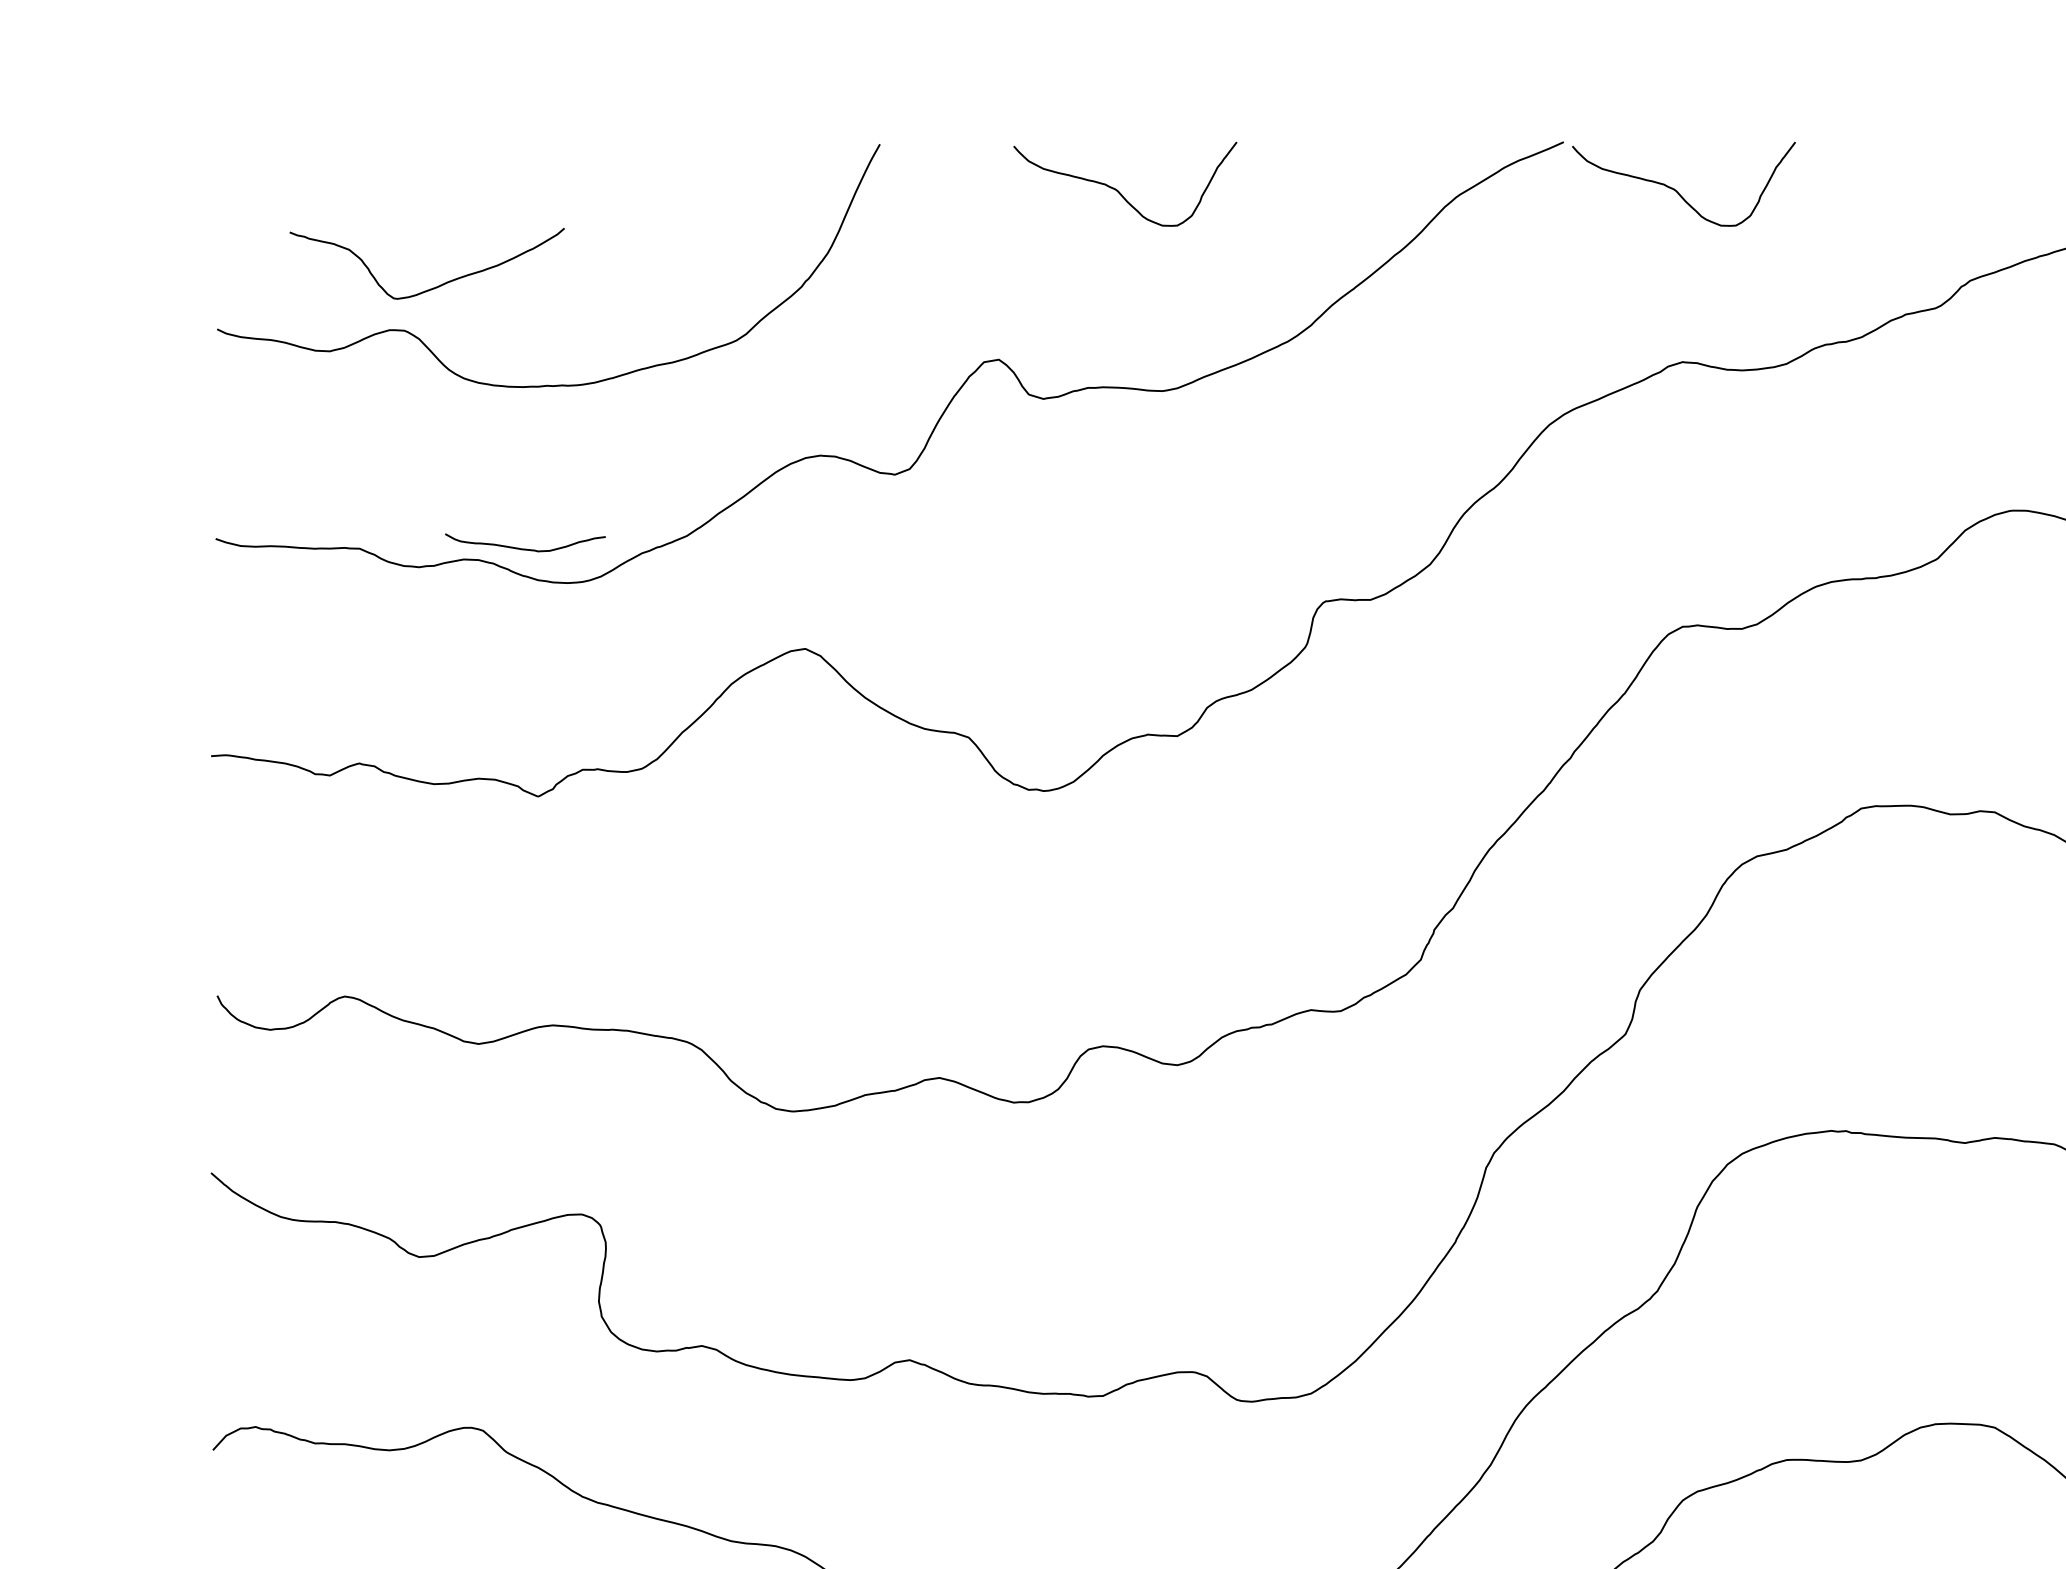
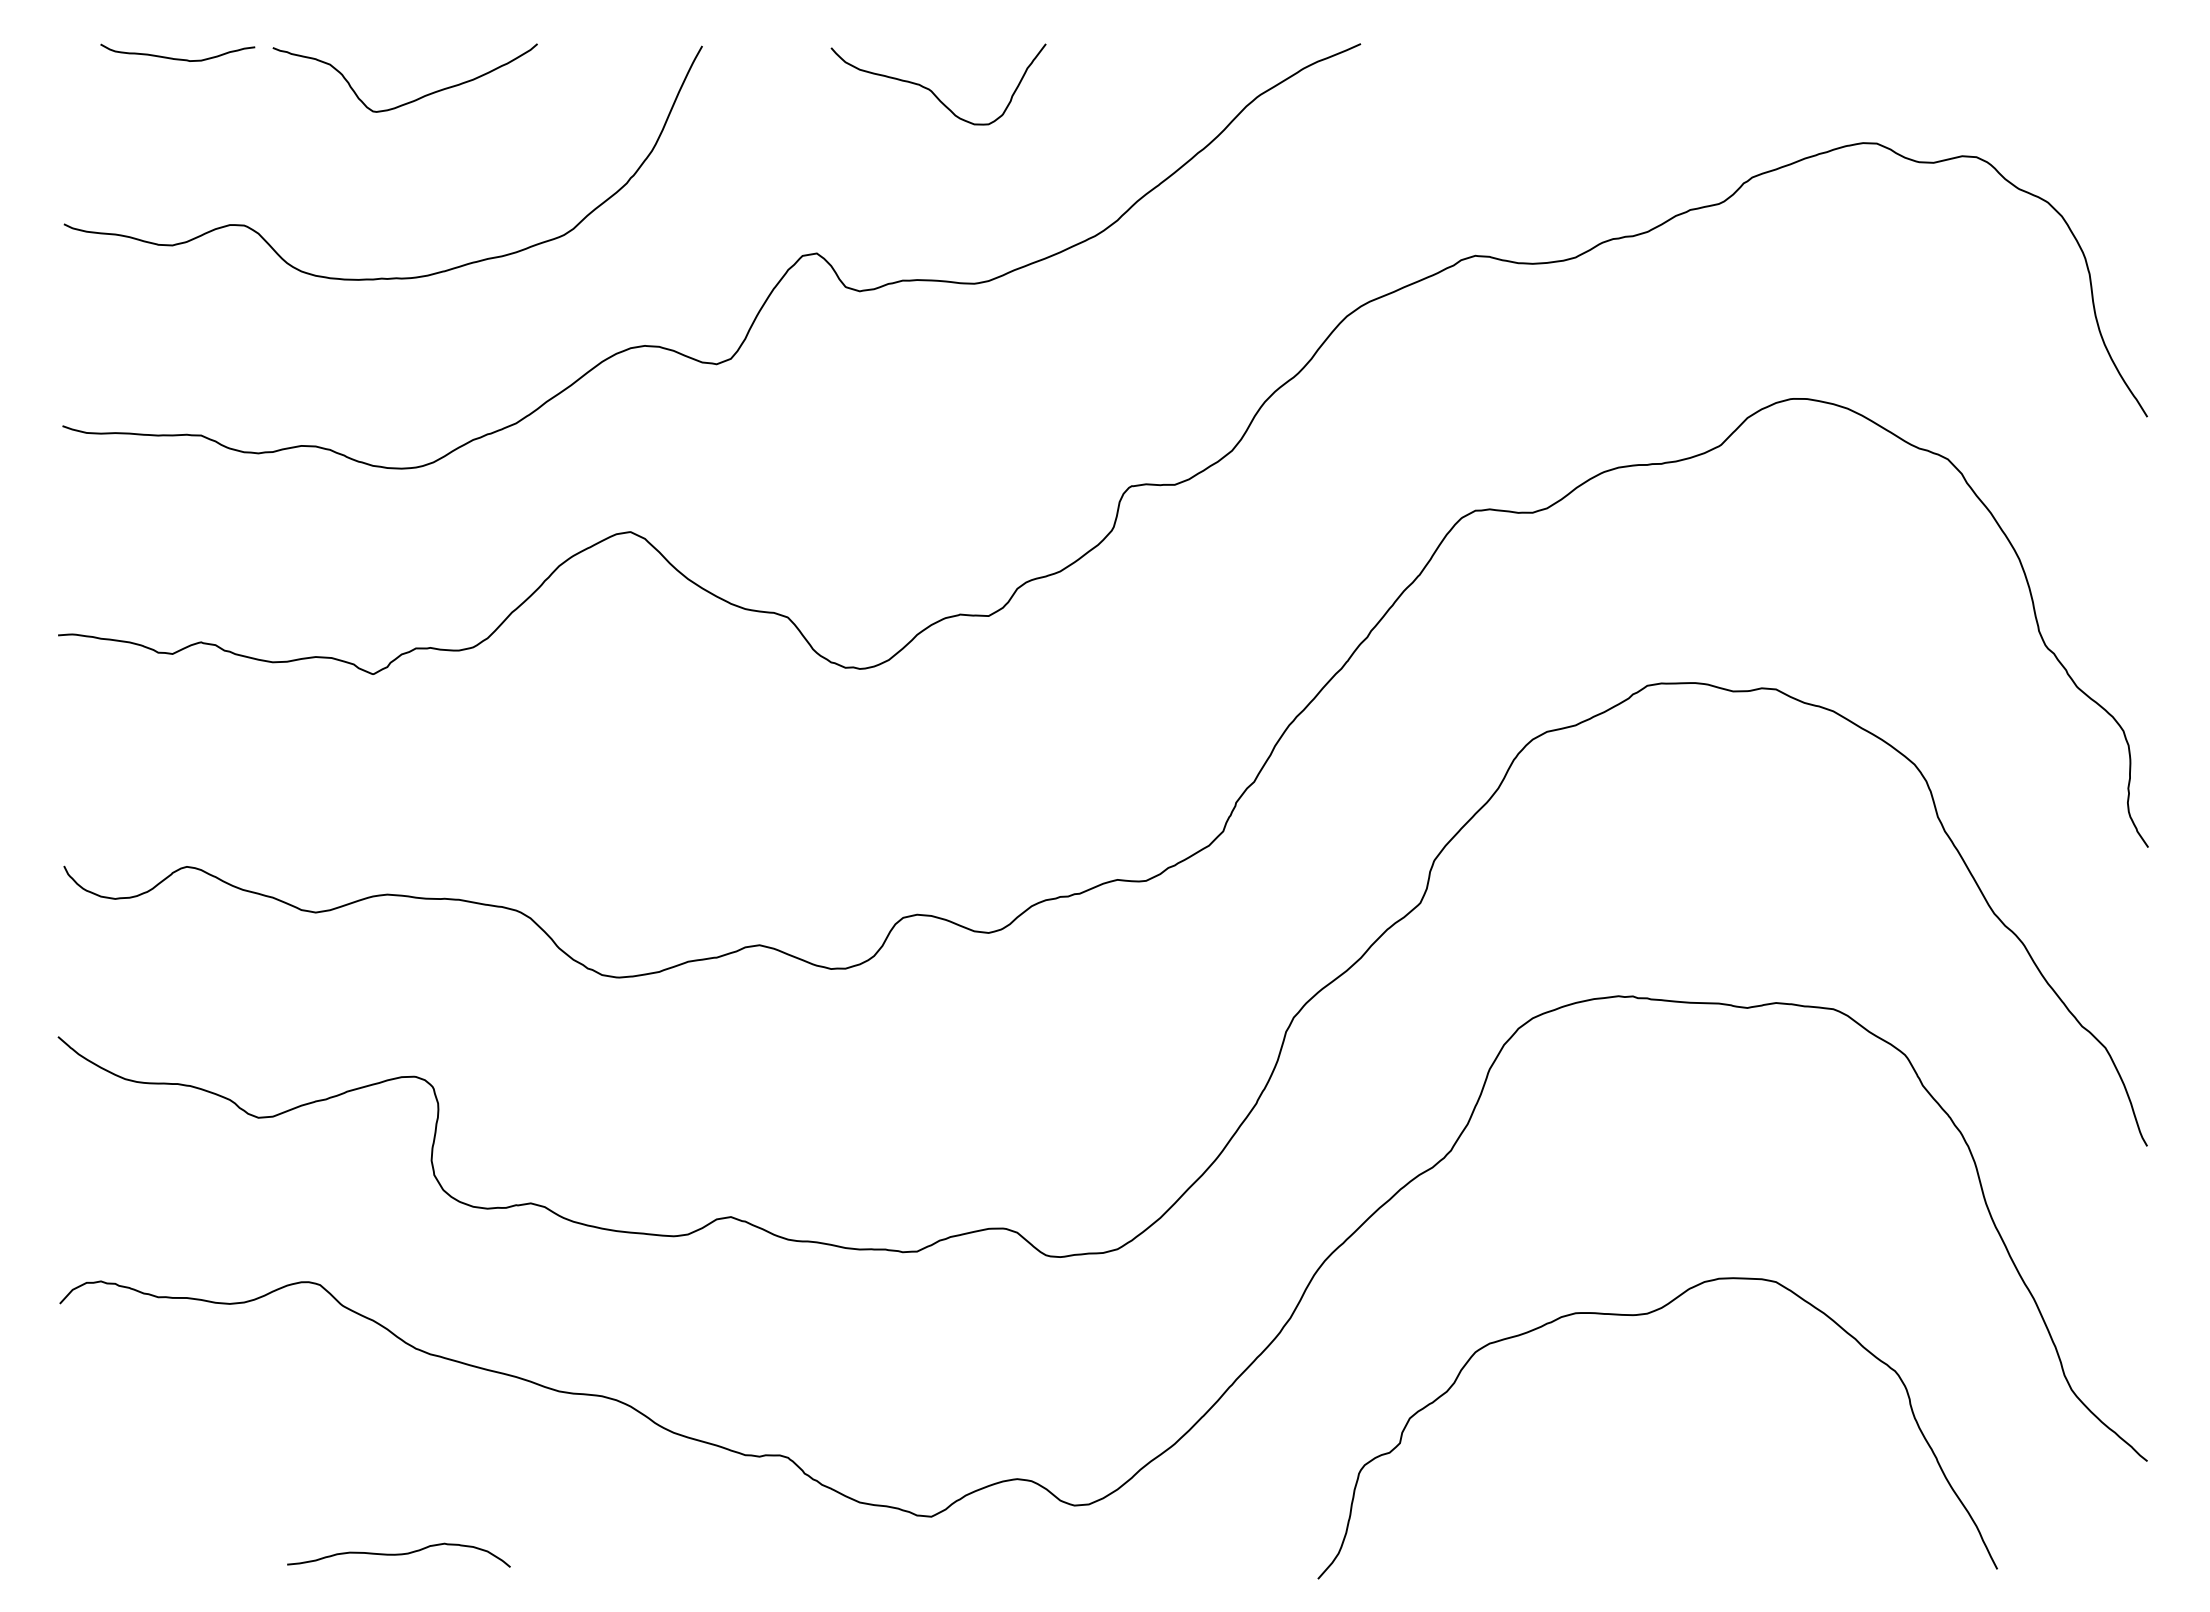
curve: (1677, 190) -> (1470, 90), removed
curve: (436, 285) -> (414, 99), moved
curve: (525, 548) -> (177, 58), moved

